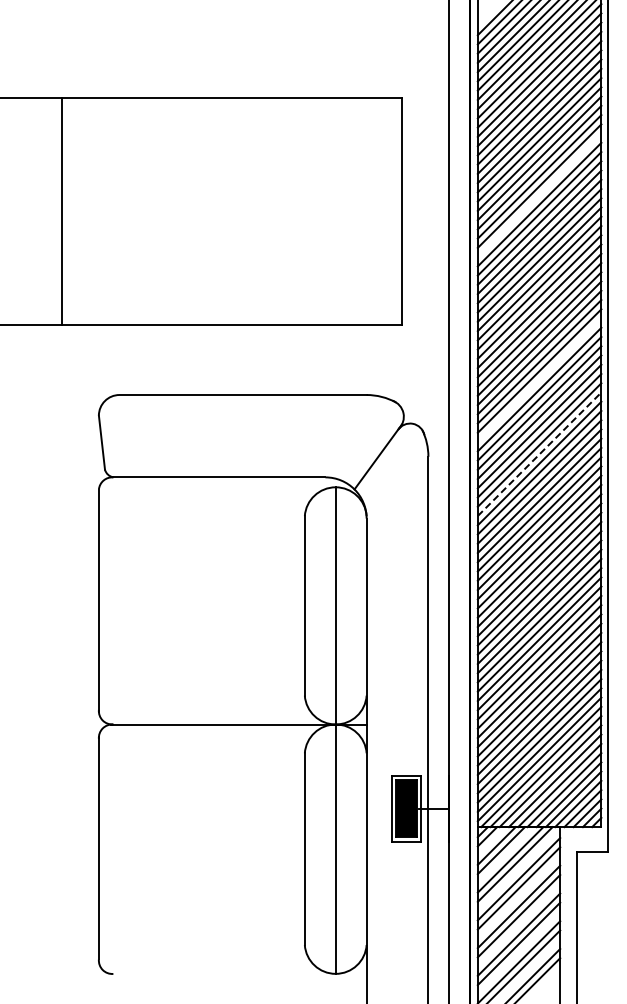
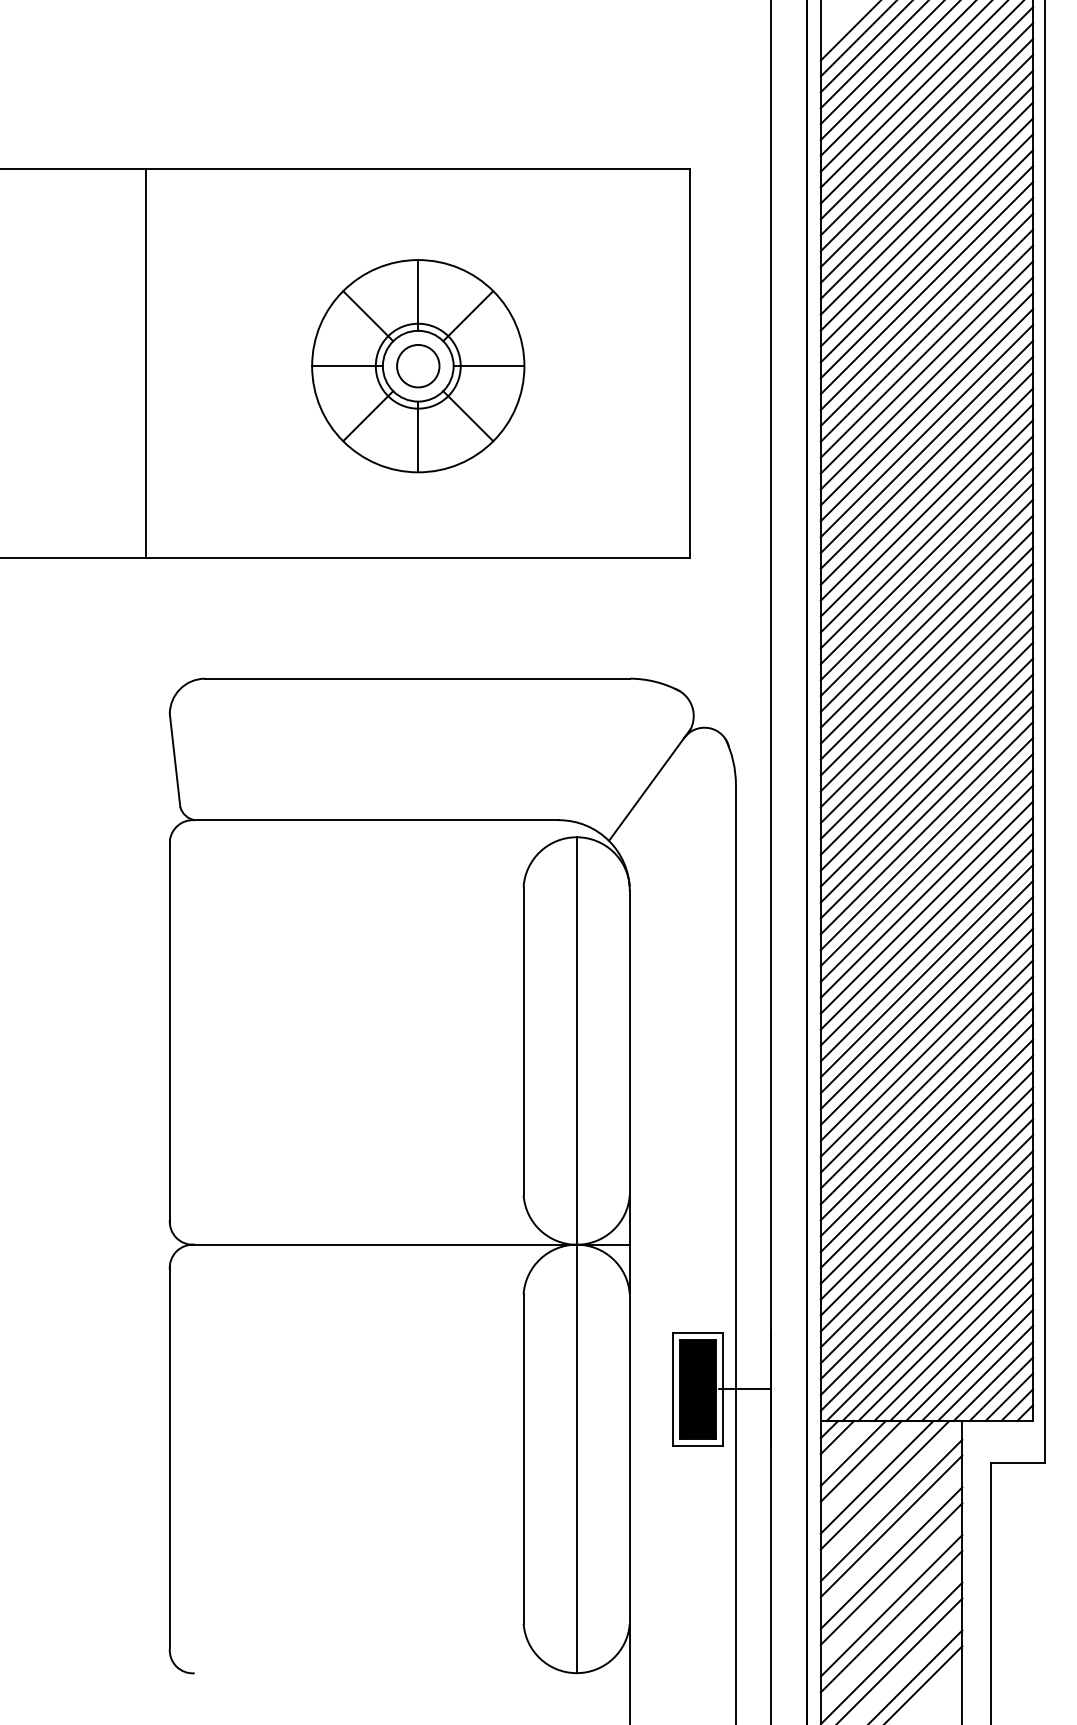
line: (539, 195) -> (926, 335), added
line: (61, 211) -> (145, 363), moved
part: (243, 212) -> (418, 365), added
line: (539, 380) -> (926, 653), added
line: (539, 453) -> (926, 779), dashed -> solid

